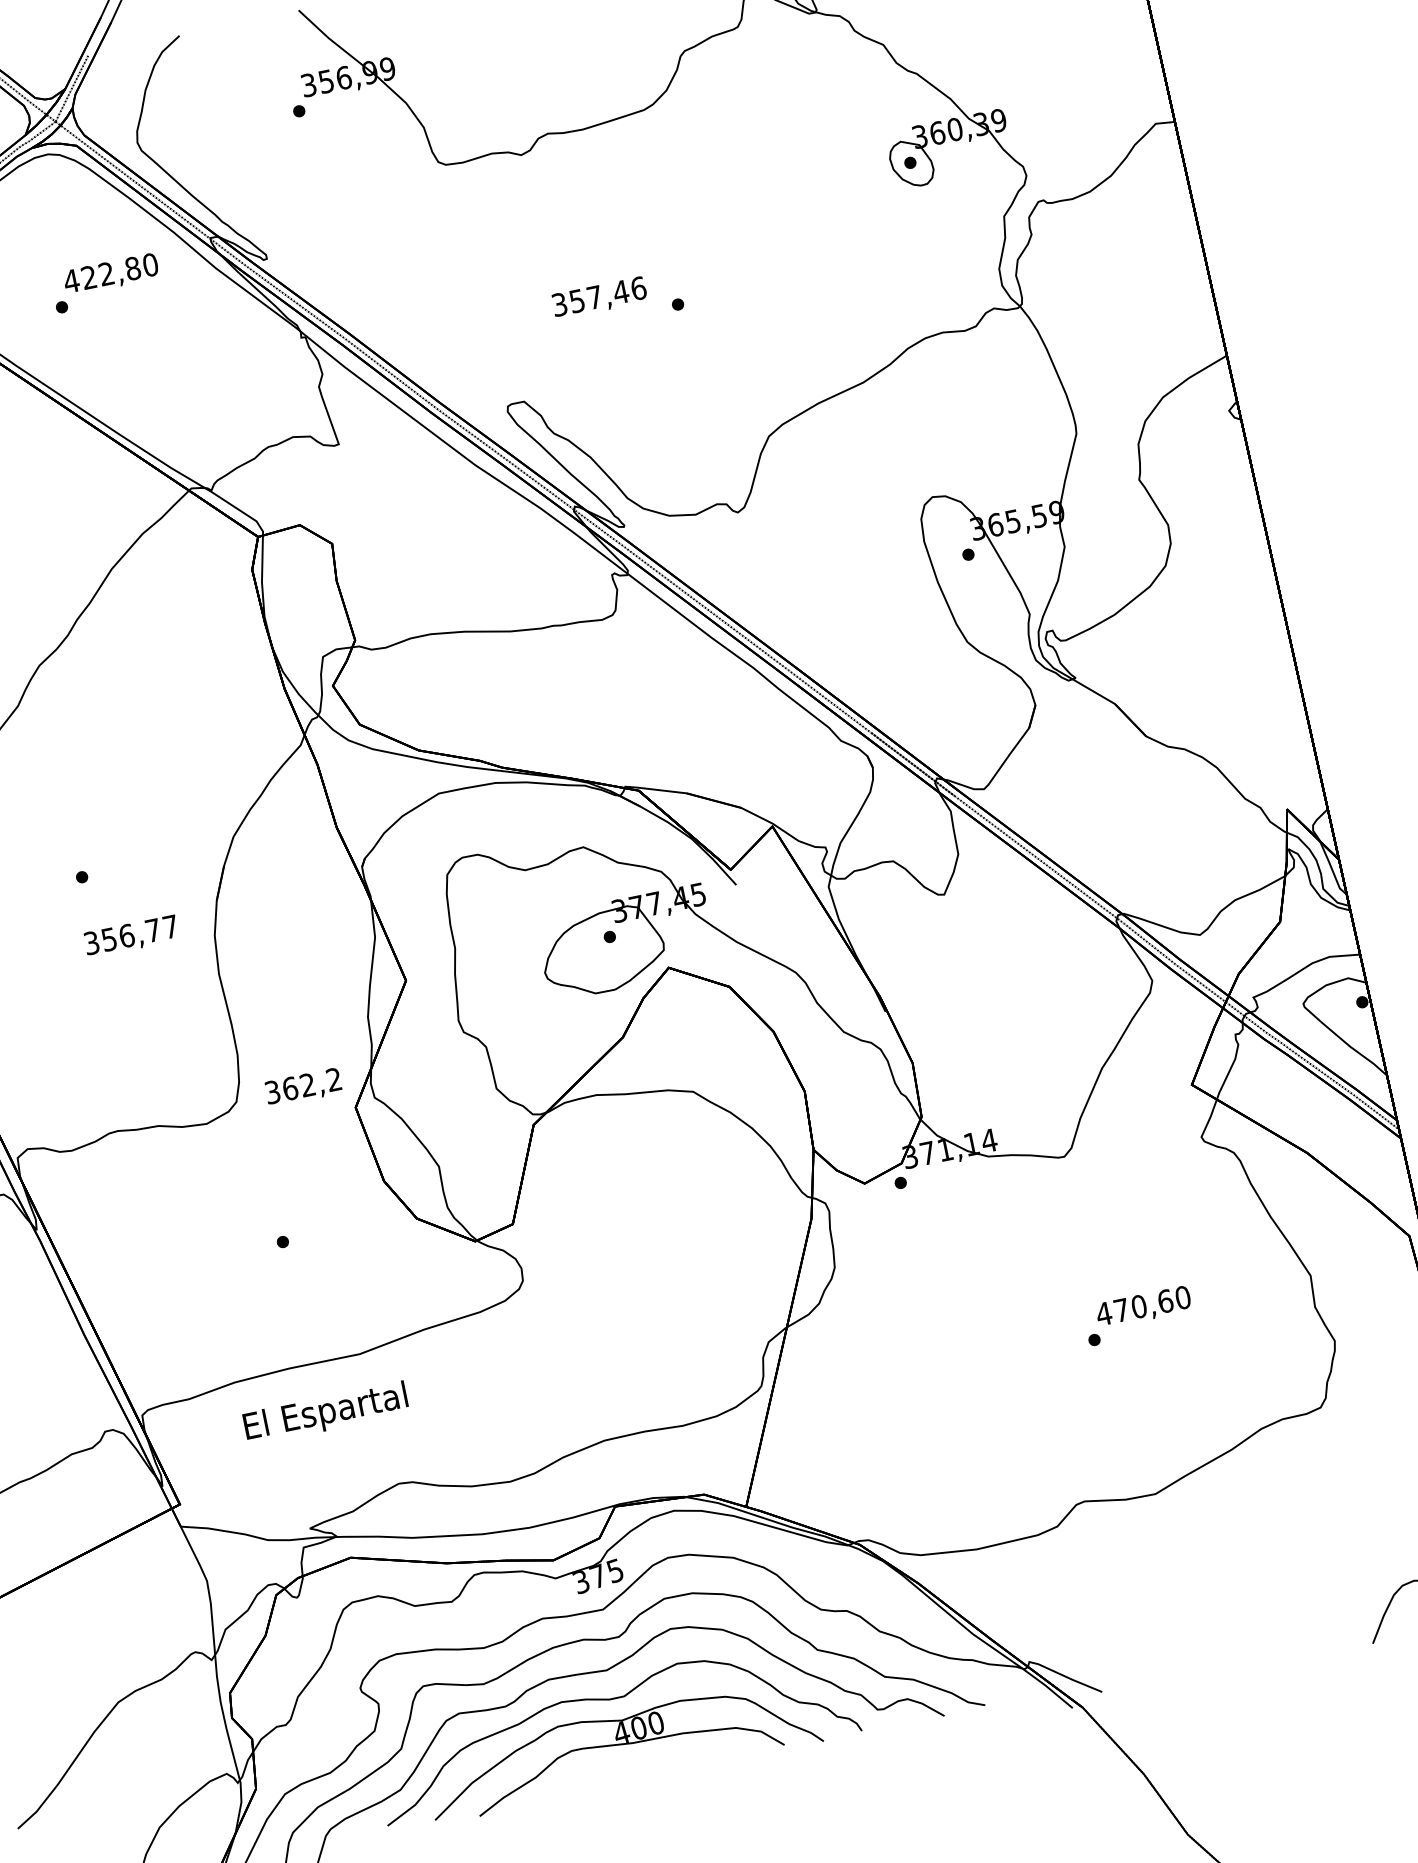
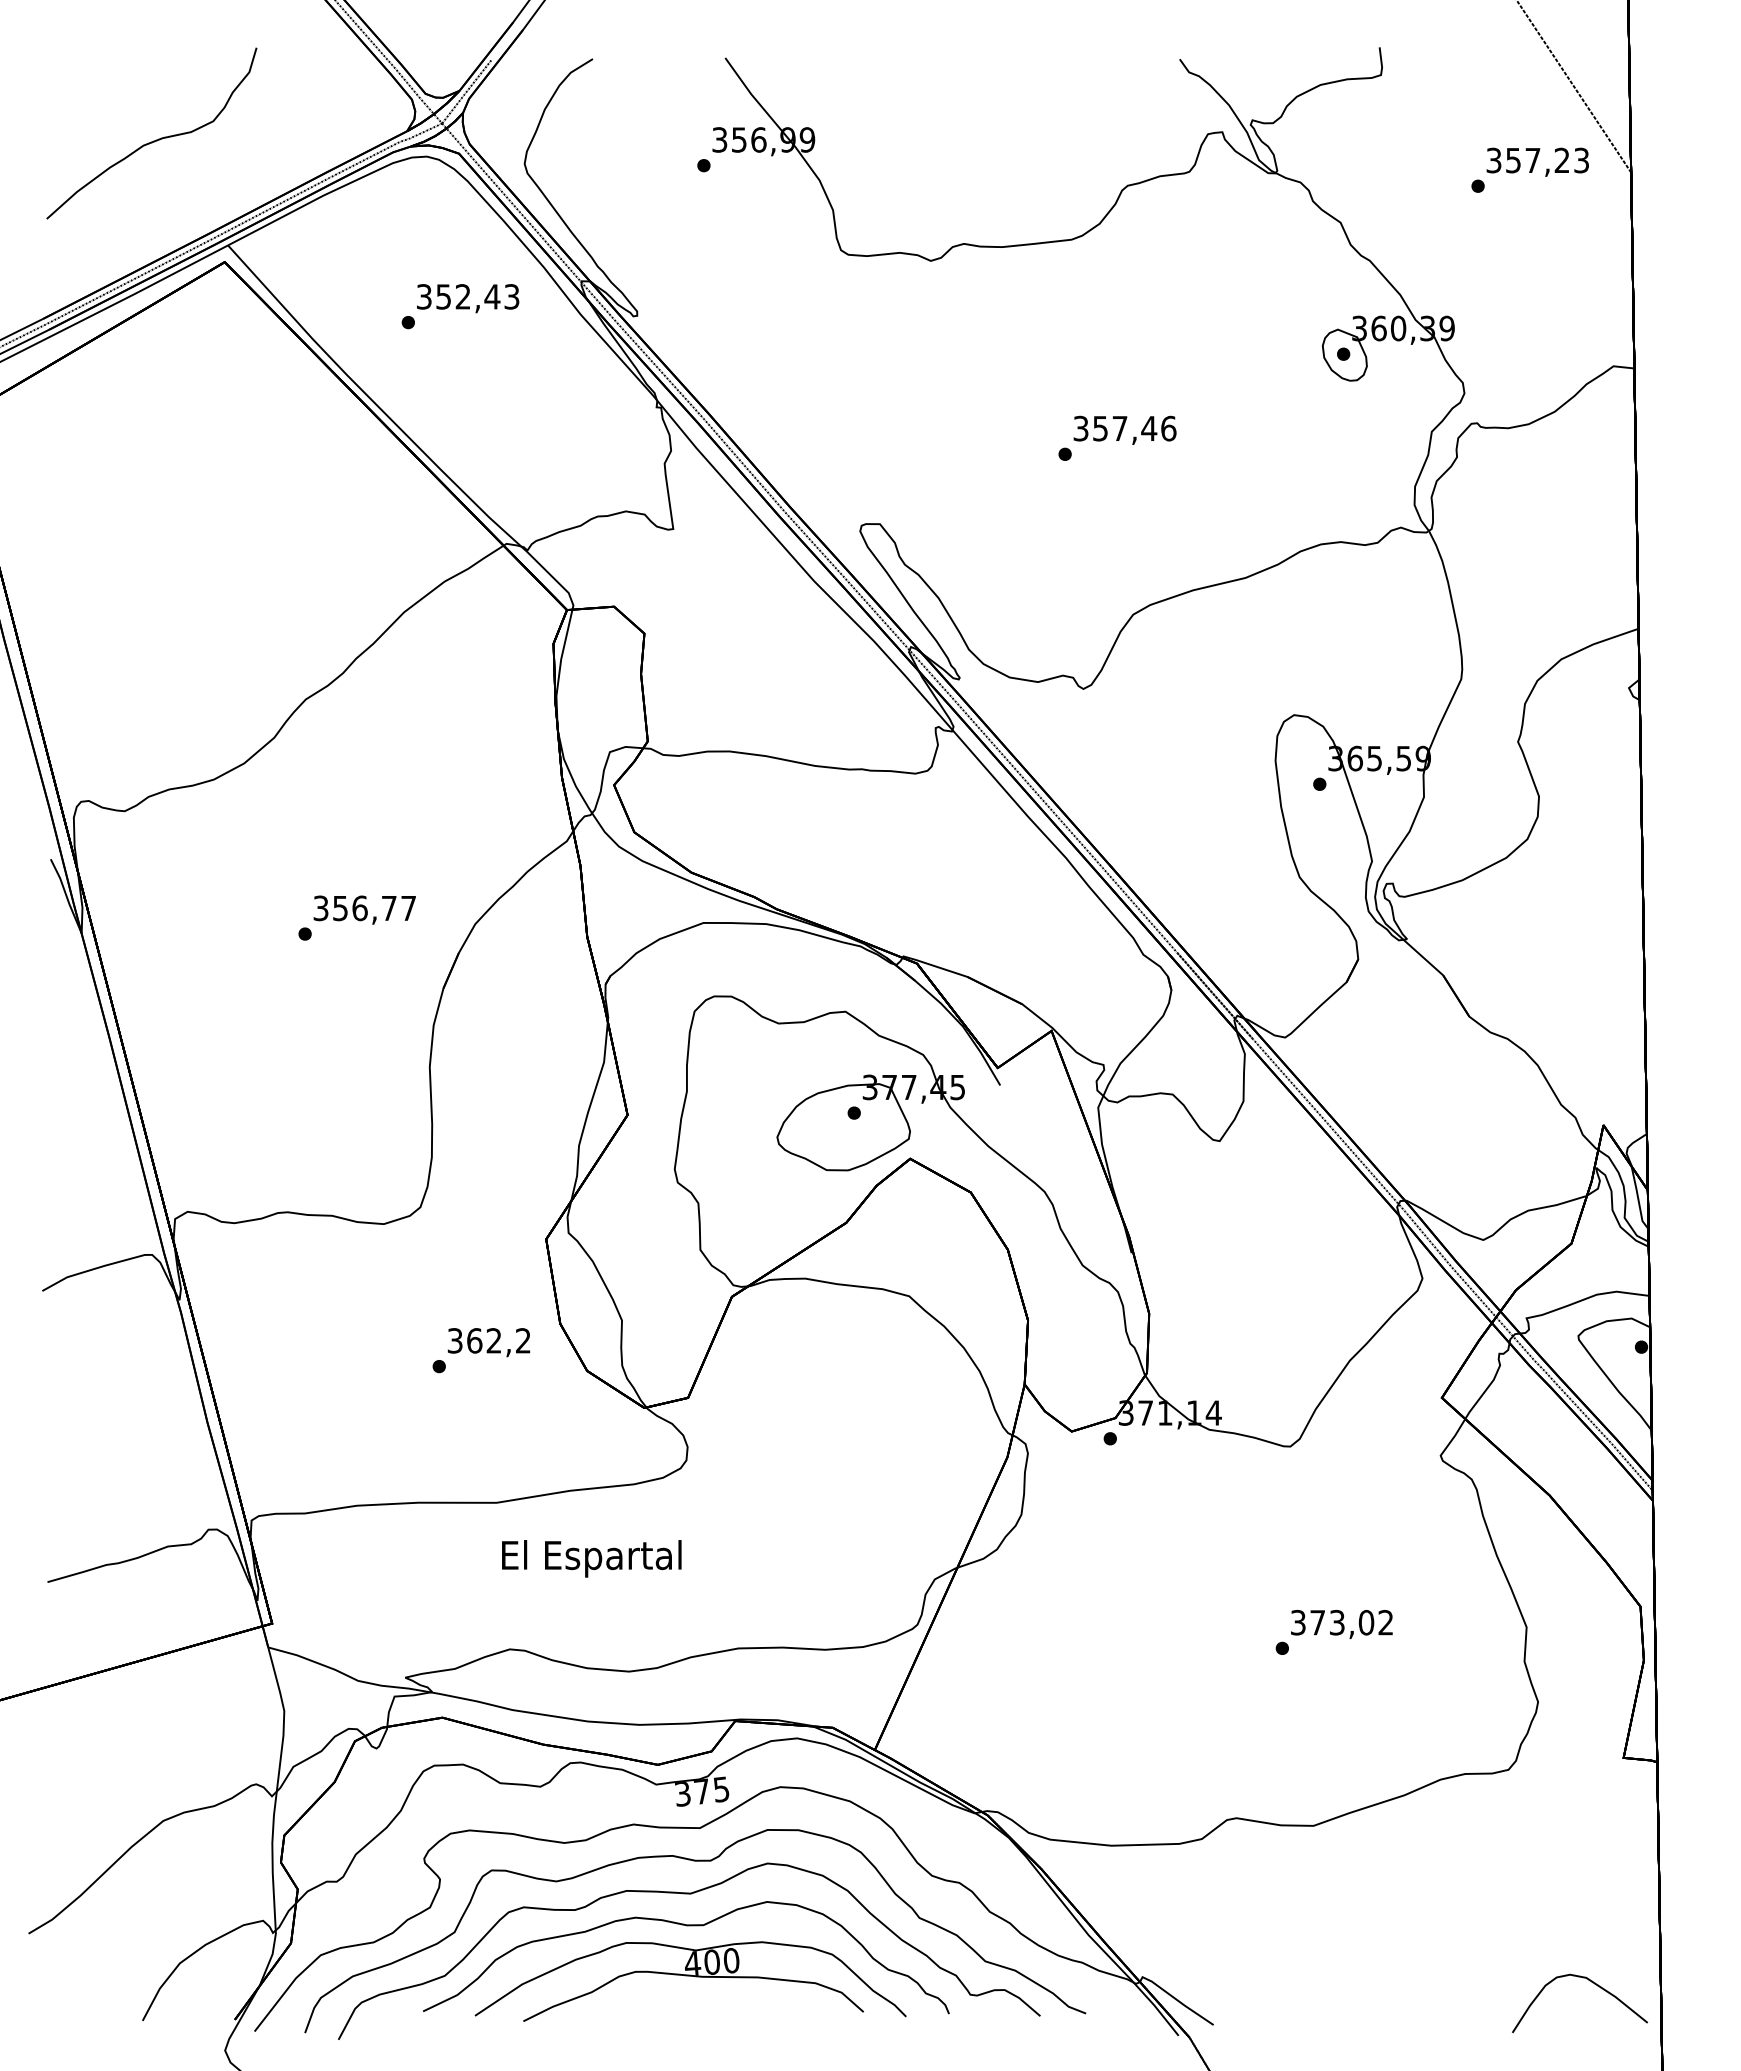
text: (110, 272) -> (467, 296), 422,80 -> 352,43
text: (598, 297) -> (1124, 429), moved
text: (131, 936) -> (364, 909), moved
text: (303, 1087) -> (488, 1342), moved
text: (1142, 1305) -> (1341, 1622), 470,60 -> 373,02
text: (325, 1413) -> (591, 1558), moved

